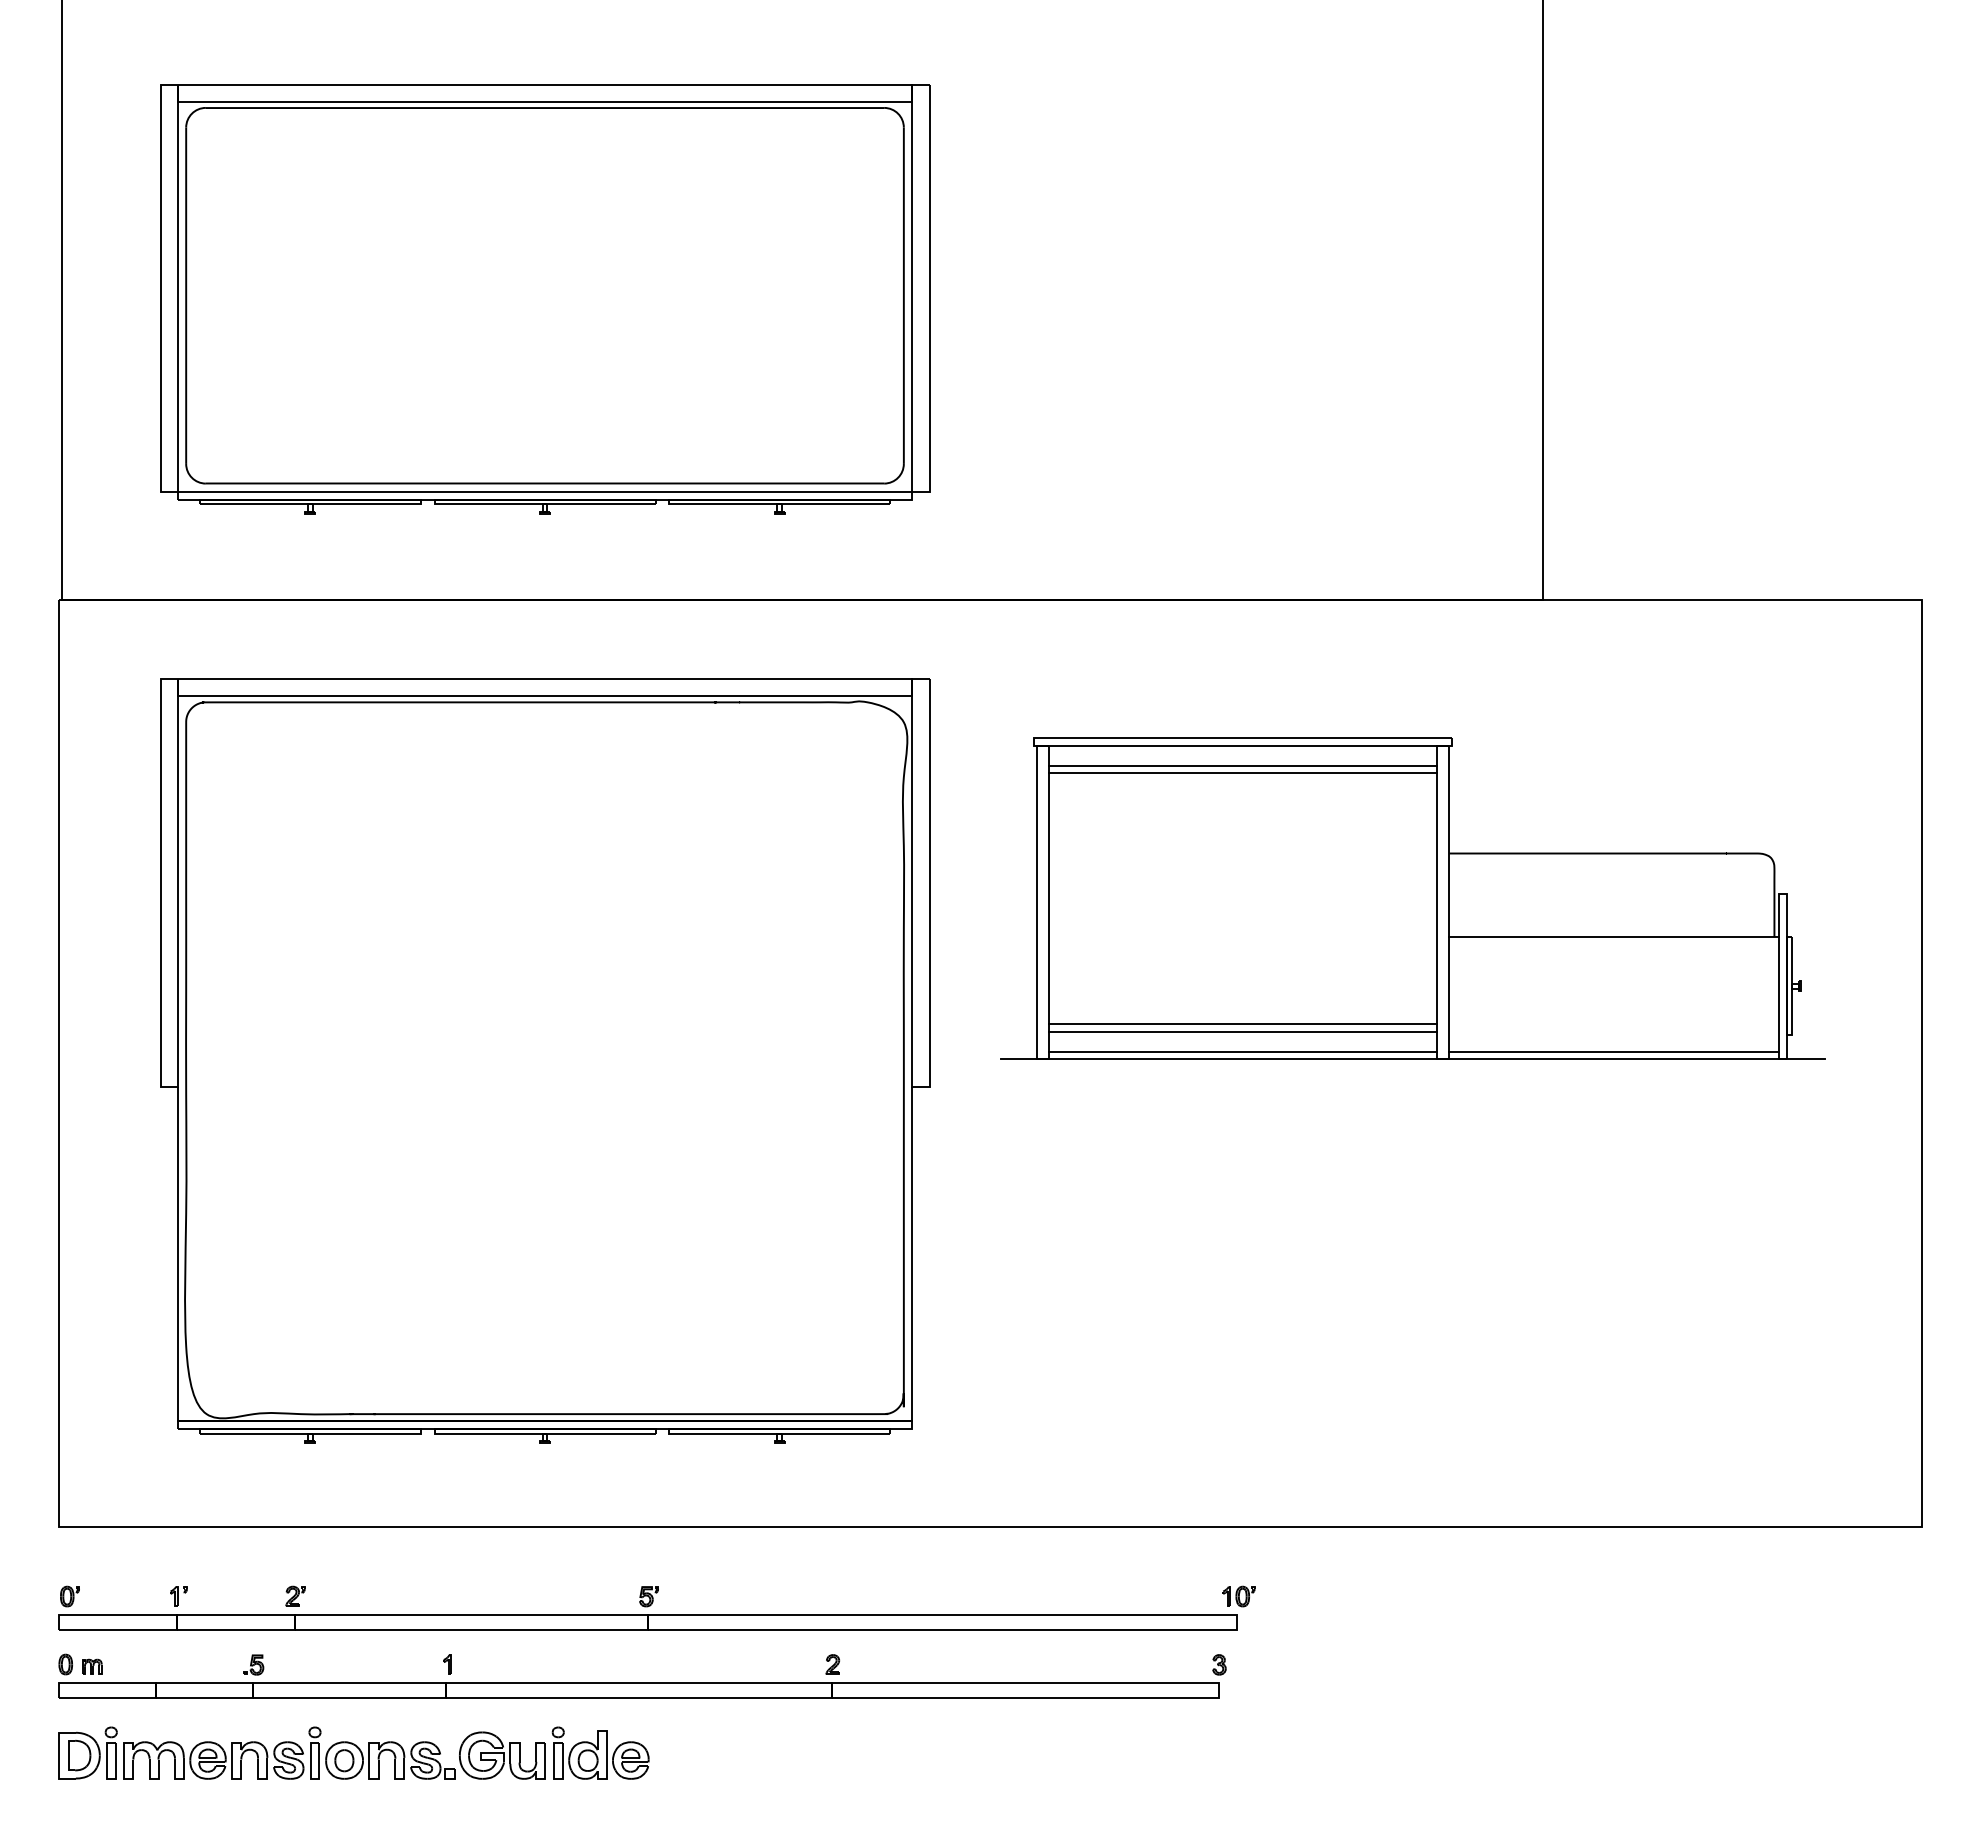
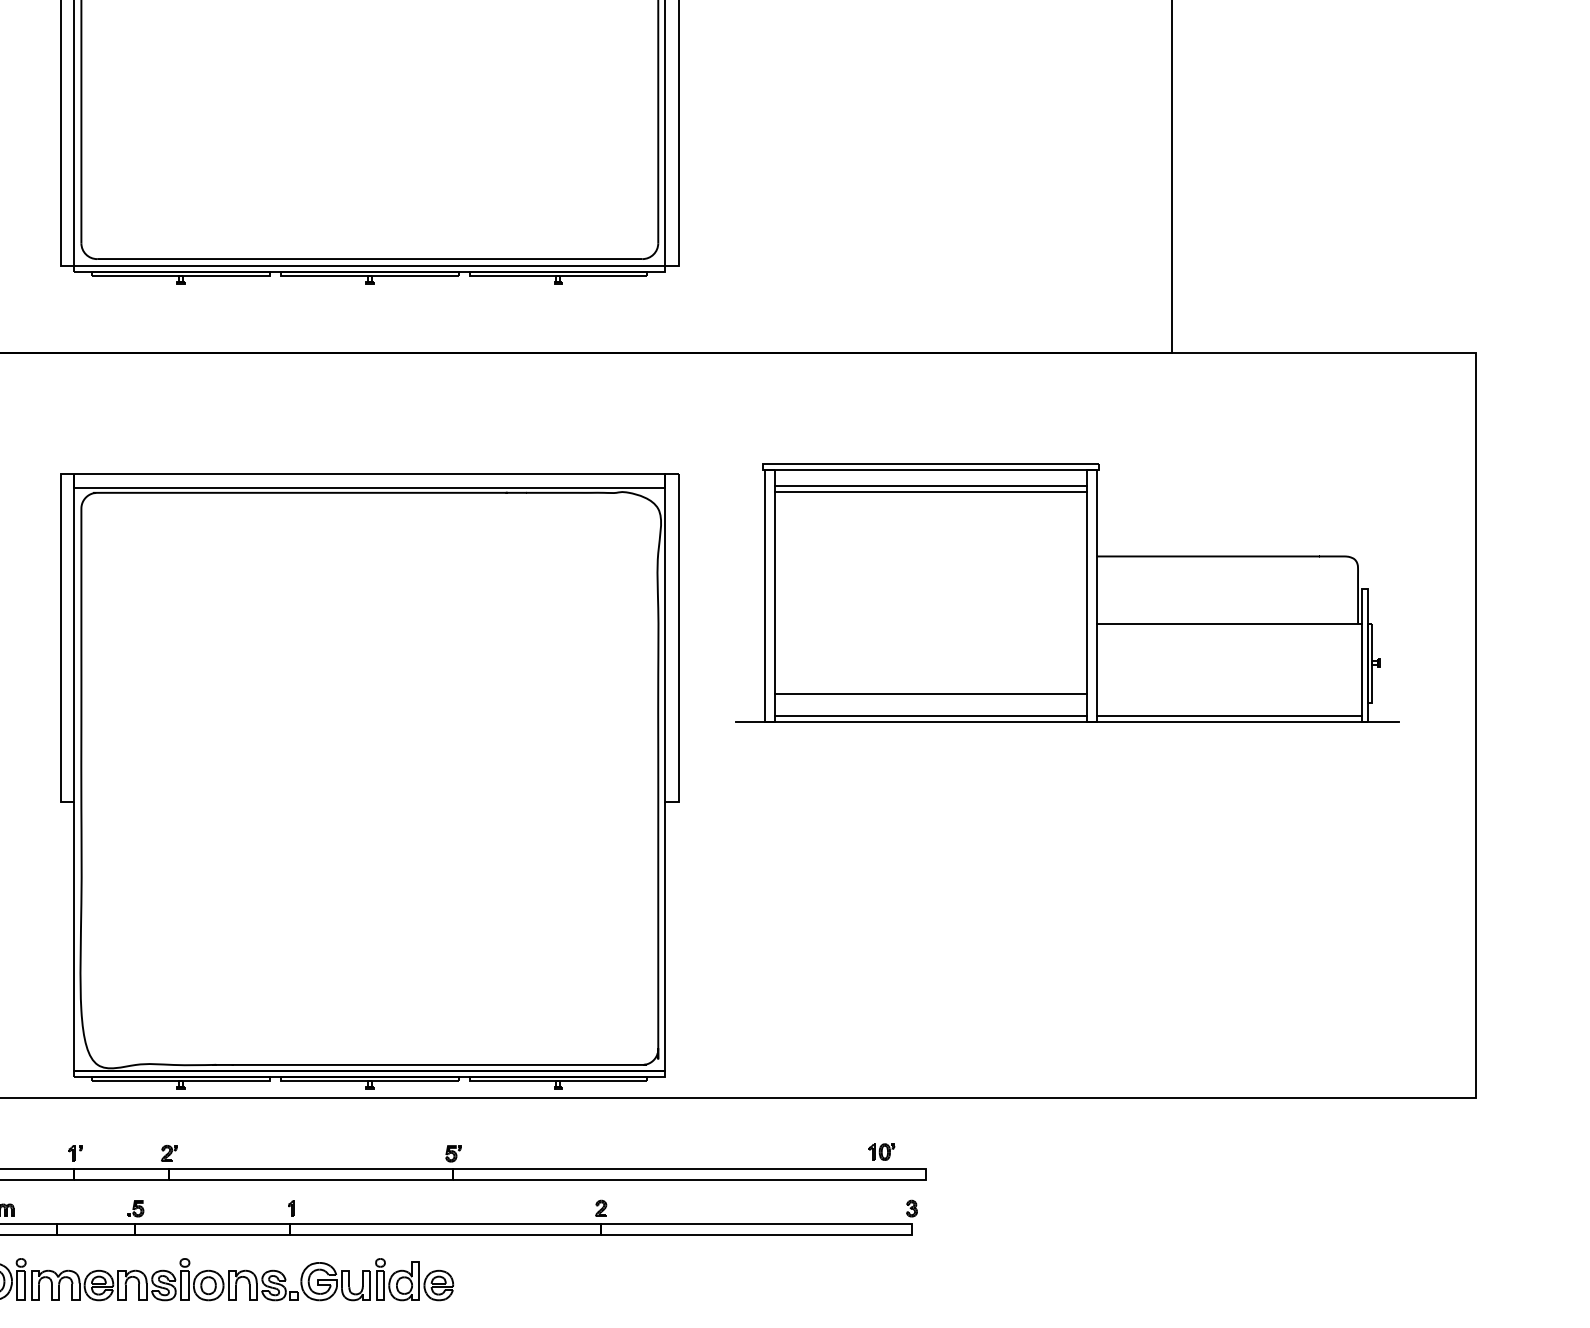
line: (1243, 1031) -> (931, 699), removed
part: (545, 1060) -> (370, 780), moved
part: (1238, 1596) -> (881, 1152), moved

